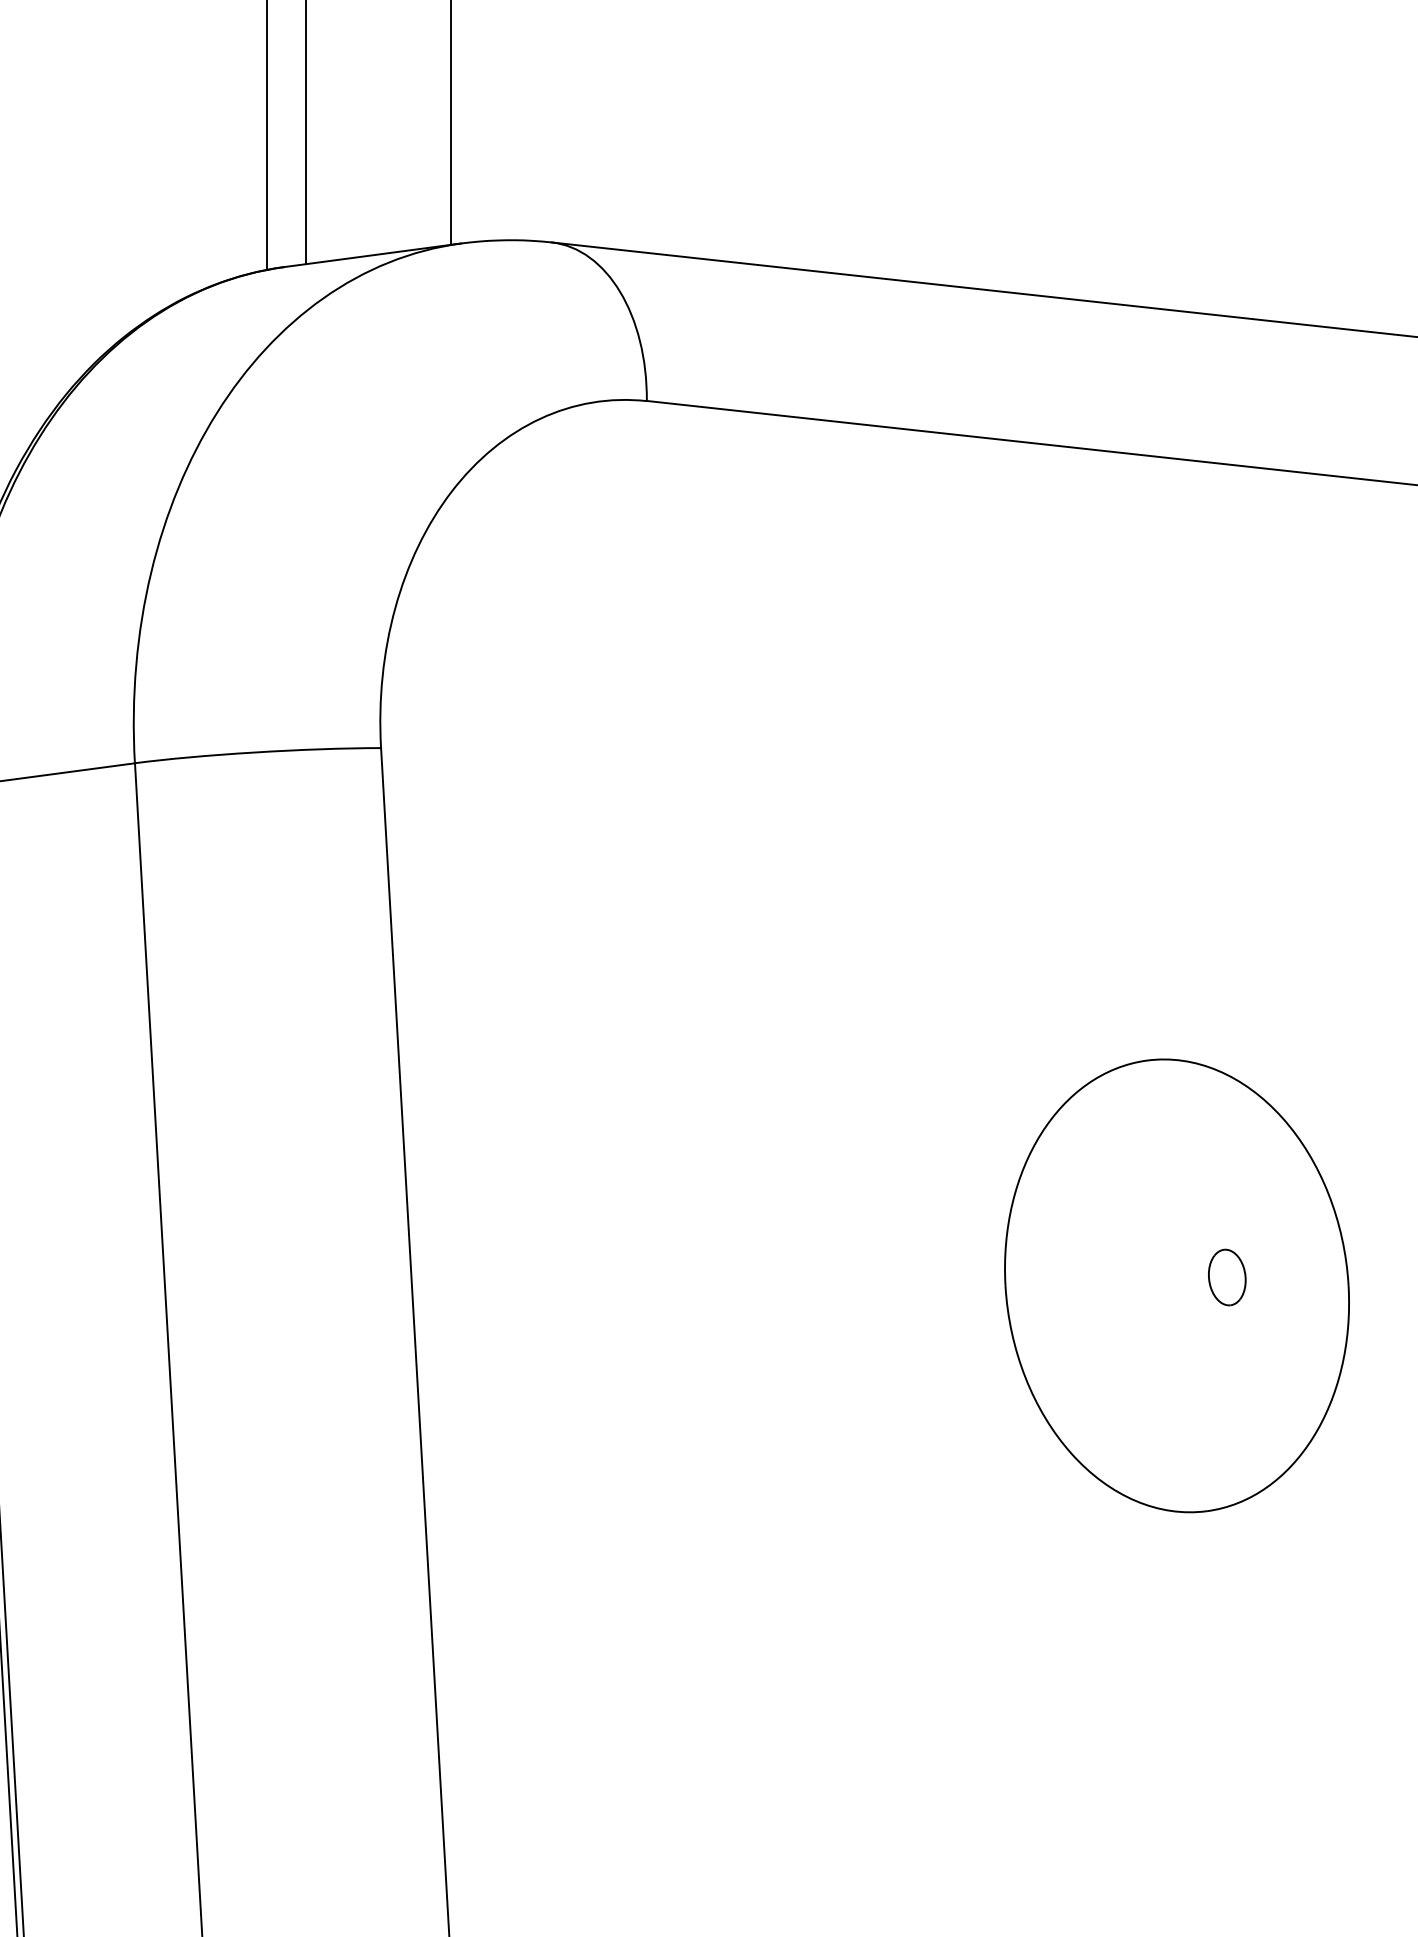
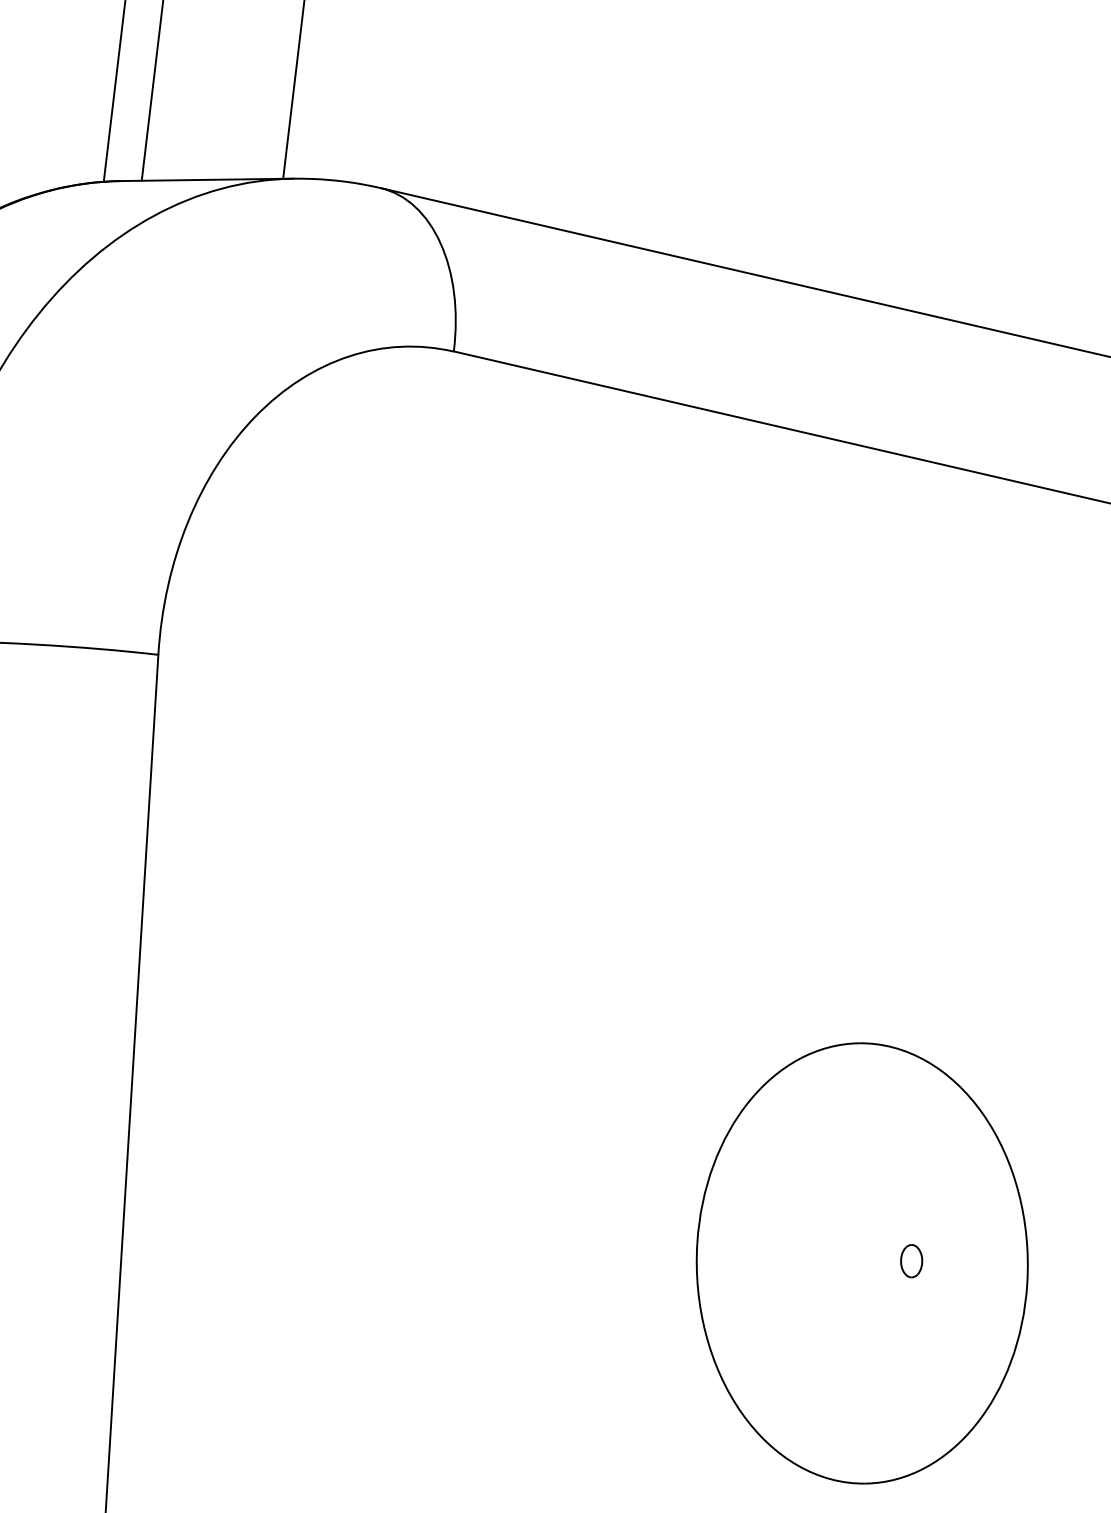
part: (1227, 1277) -> (911, 1261), size x0.6

